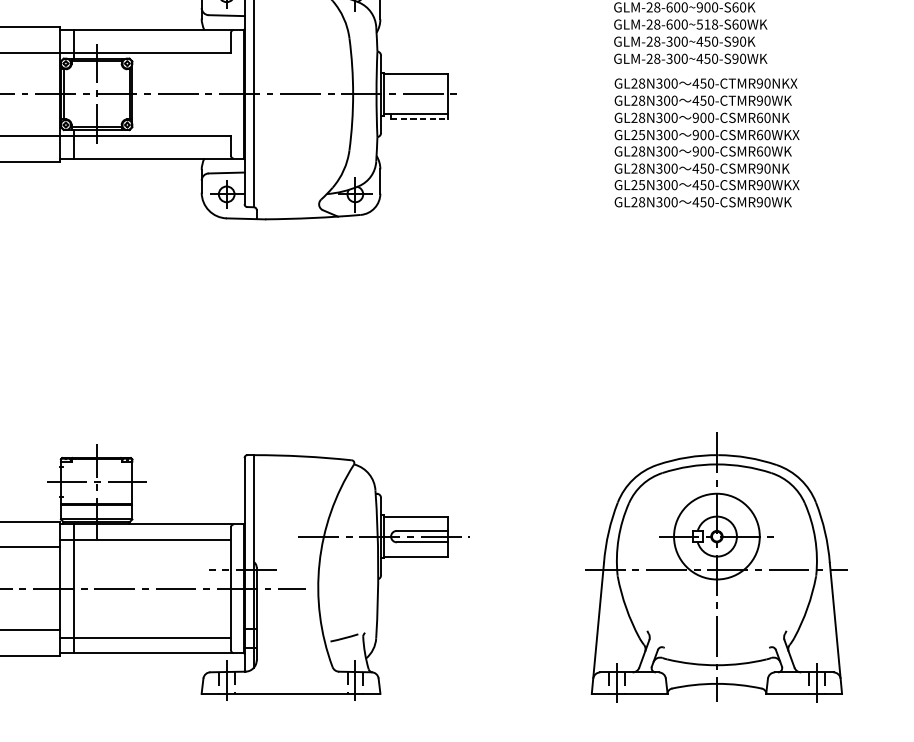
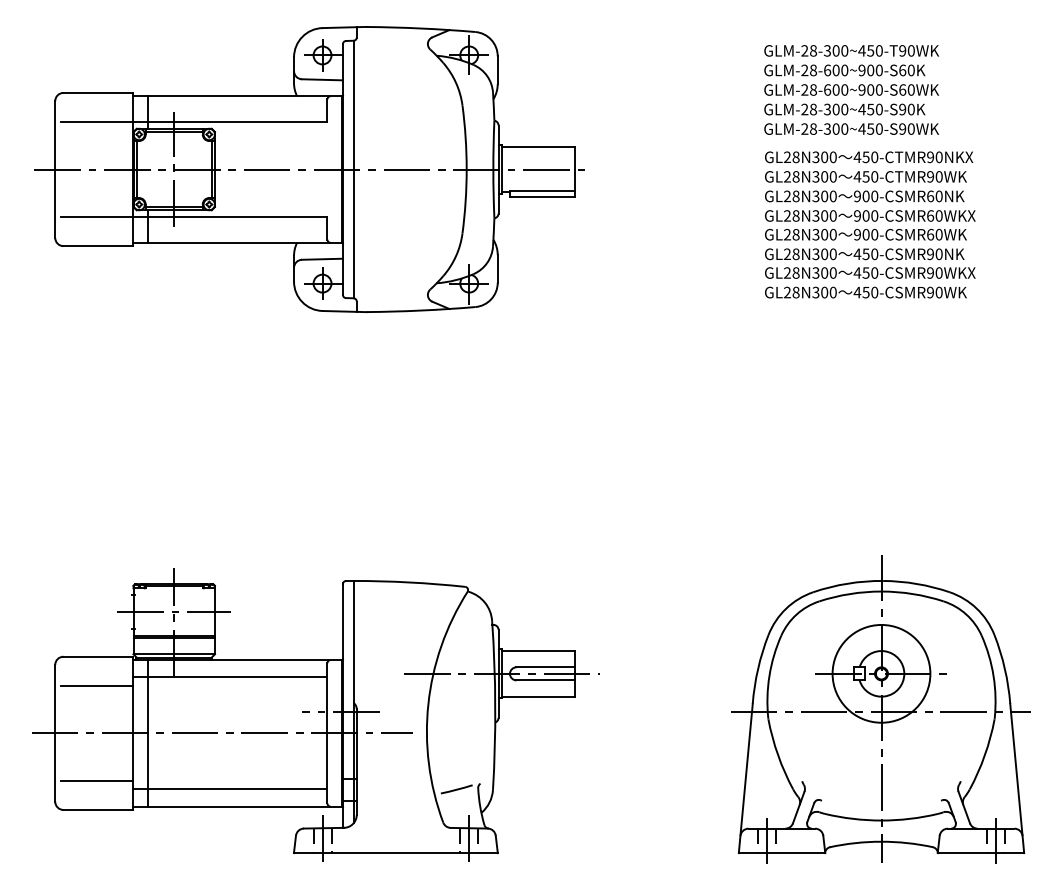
text: (707, 24) -> (870, 89), GLM-28-600~518-S60WK -> GLM-28-600~900-S60WK
line: (419, 118) -> (542, 197), dashed -> solid
text: (641, 134) -> (795, 215), GL25N300 -> GL28N300
text: (641, 184) -> (795, 272), GL25N300 -> GL28N300

